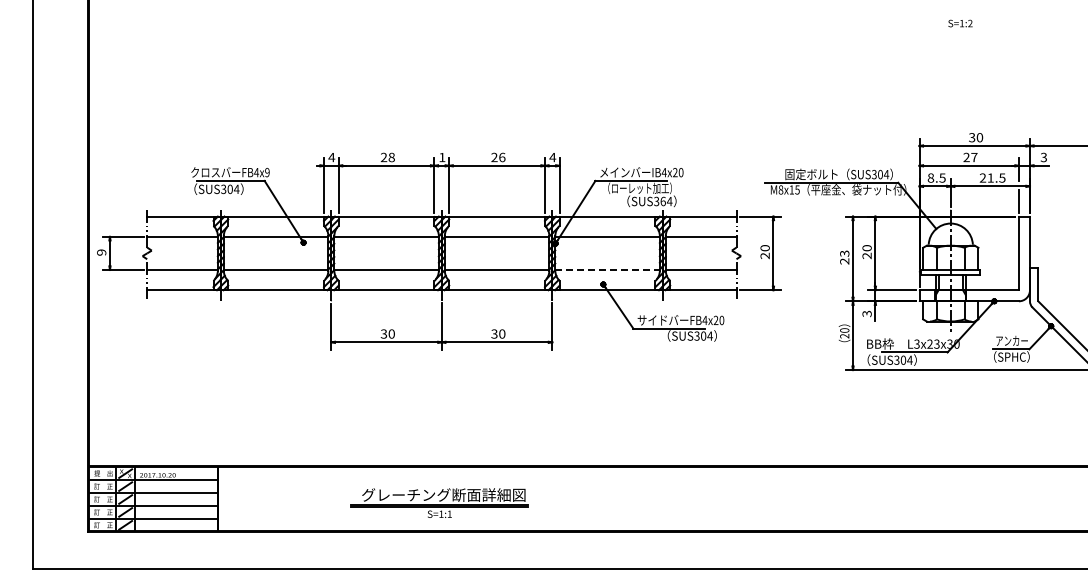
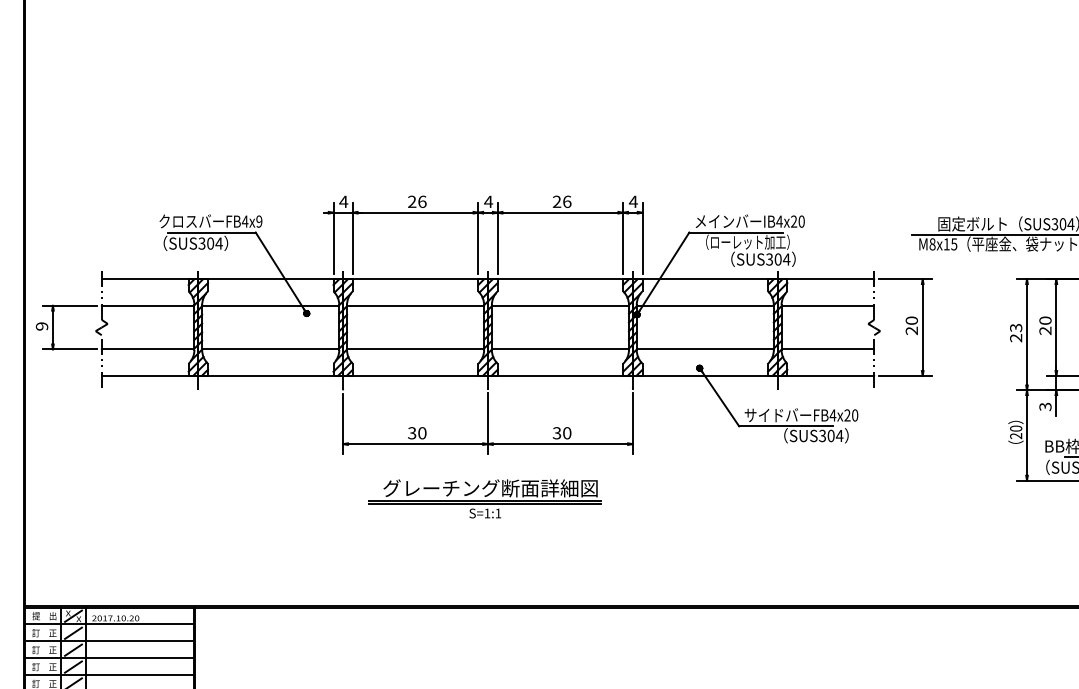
text: (391, 156) -> (422, 200), 28 -> 26
text: (441, 157) -> (487, 201), 1 -> 4
text: (662, 200) -> (777, 258), SUS364 -> SUS304
line: (608, 269) -> (706, 348), dashed -> solid
part: (439, 502) -> (484, 498), moved

